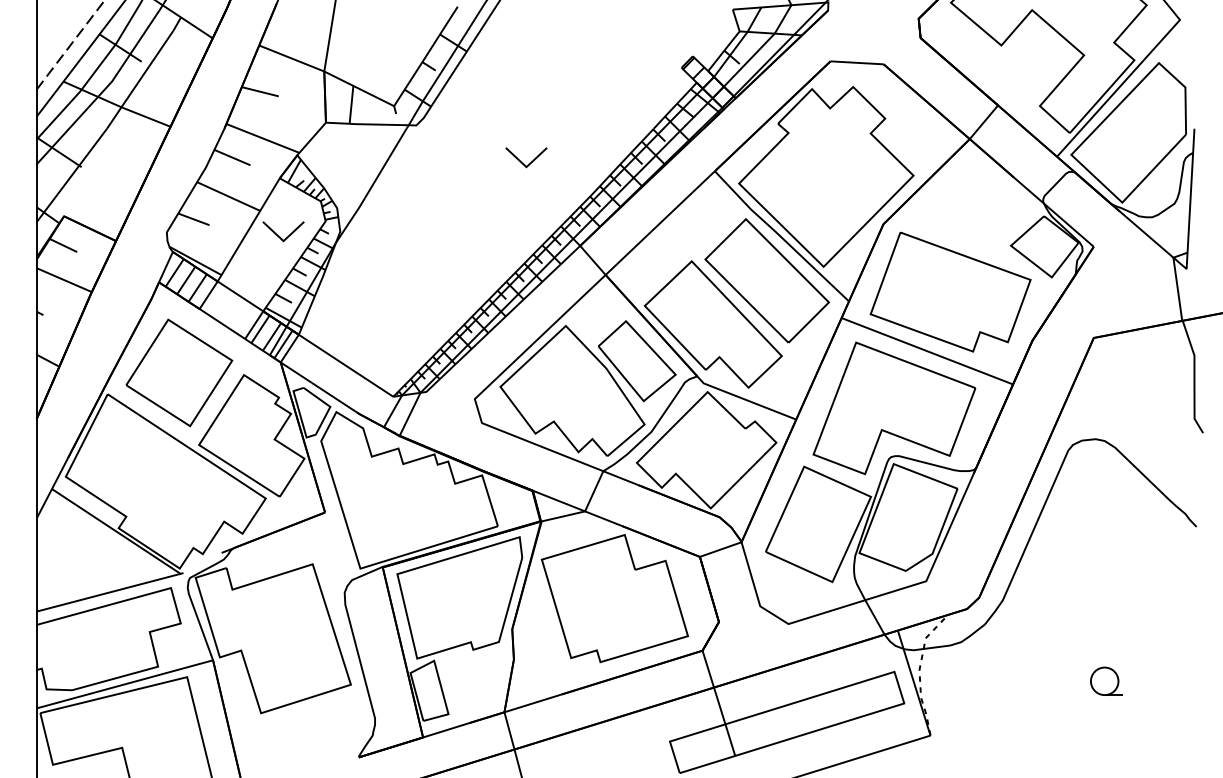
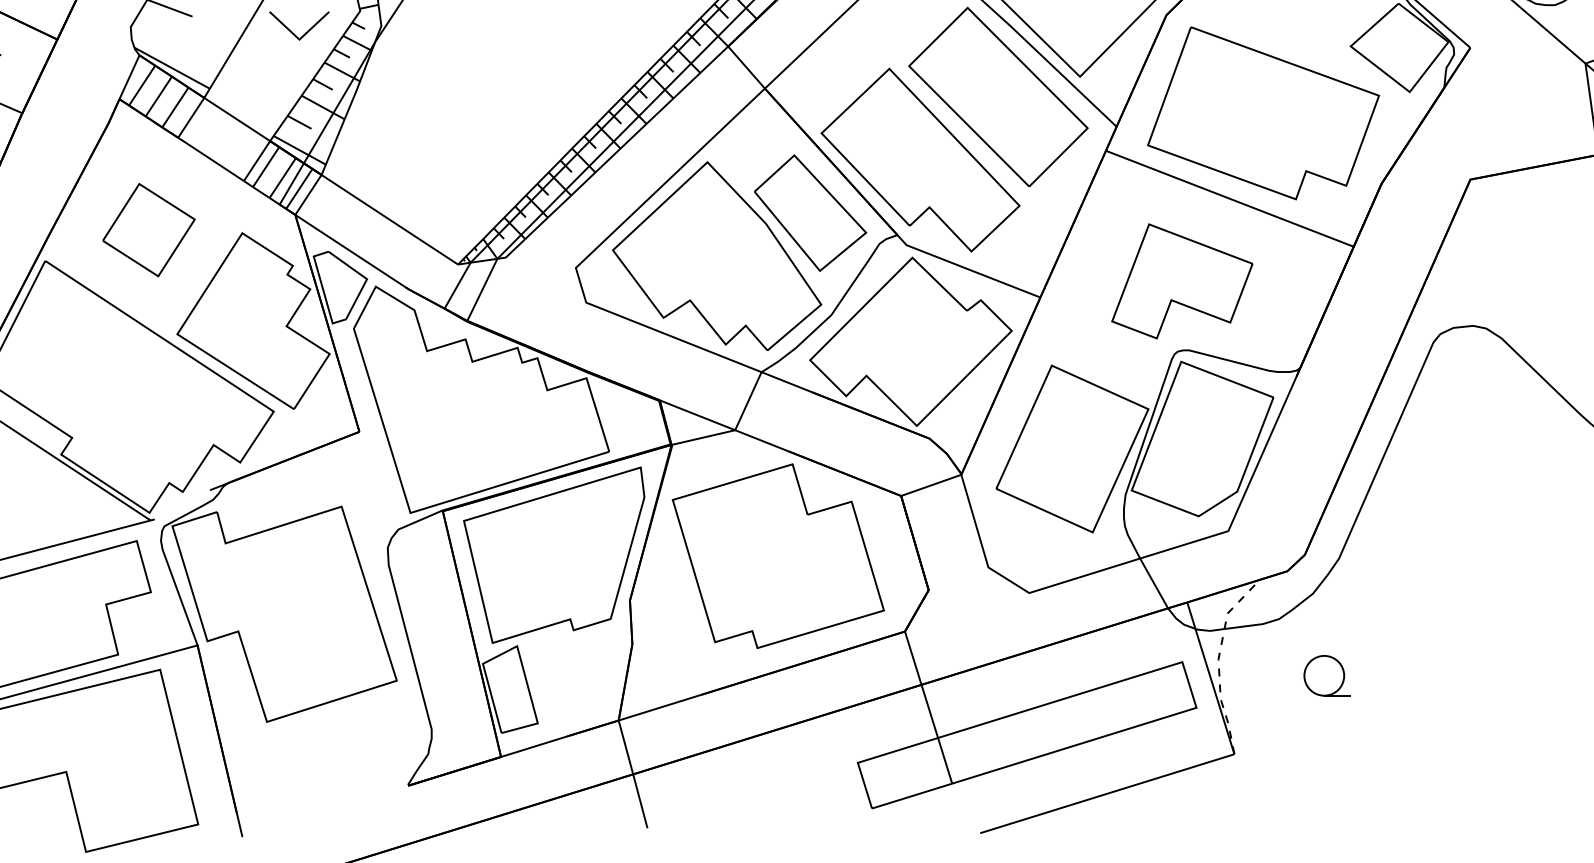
part: (179, 372) -> (149, 229), size x0.6
part: (894, 408) -> (1182, 281), size x0.6
part: (1106, 680) -> (1326, 674), moved

